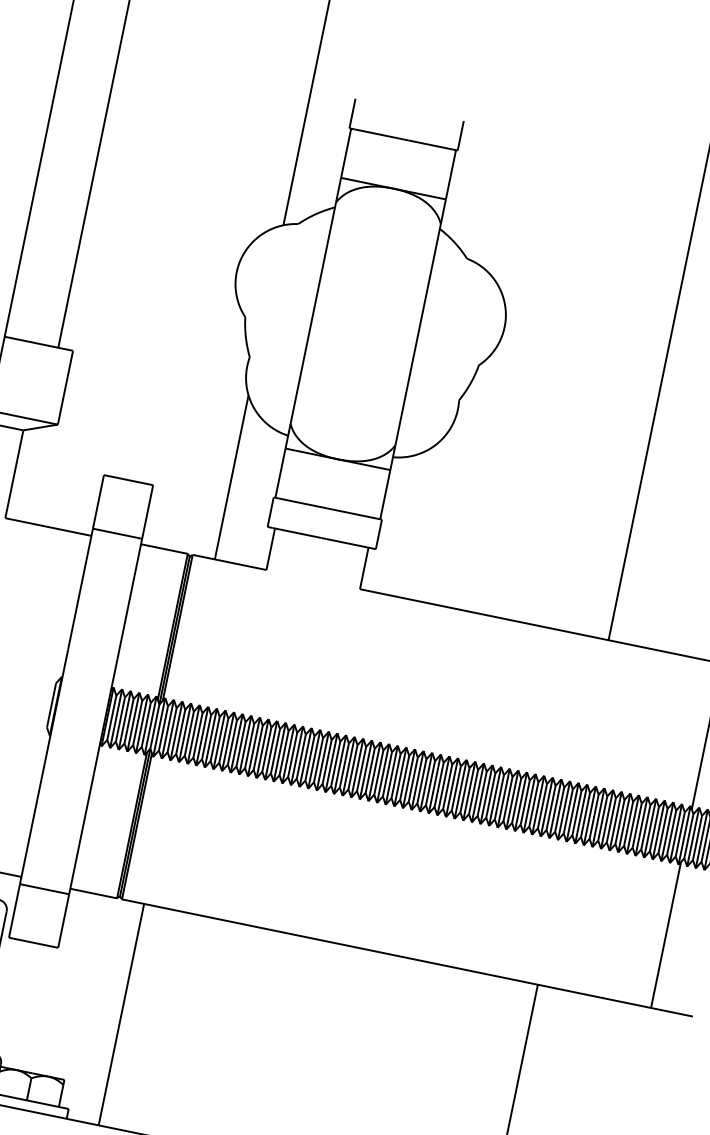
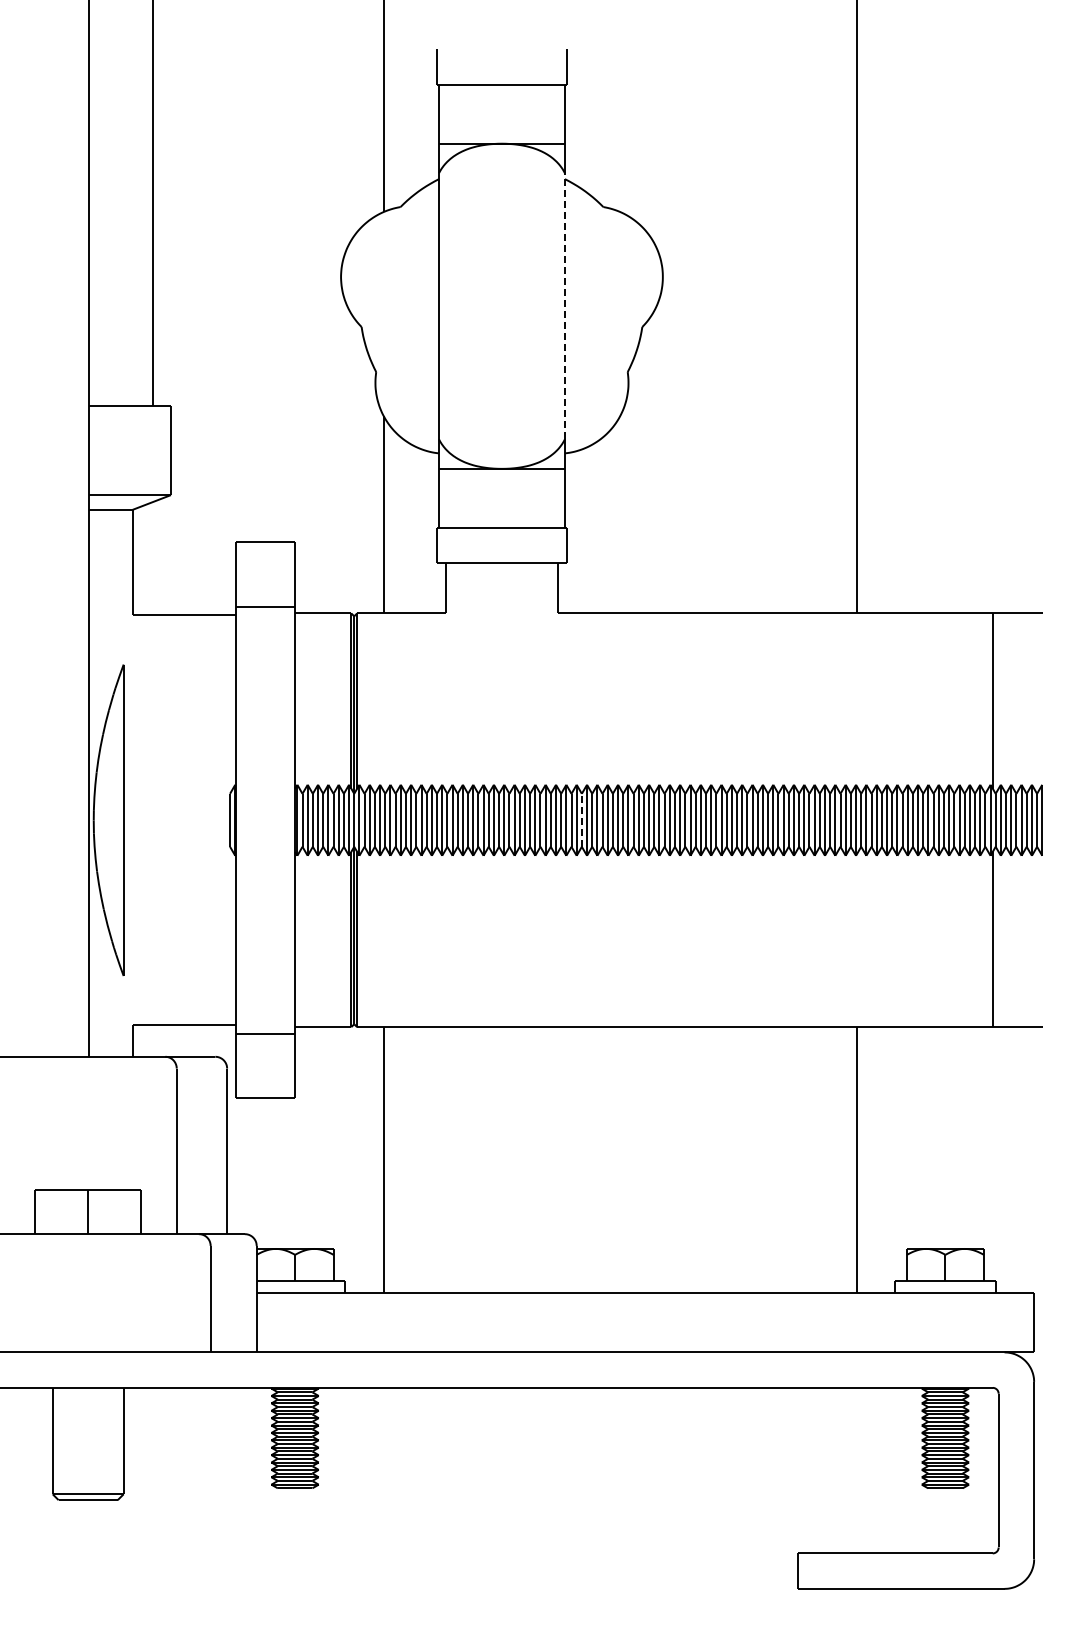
line: (417, 334) -> (564, 305), solid -> dashed
line: (344, 765) -> (581, 820), solid -> dashed

